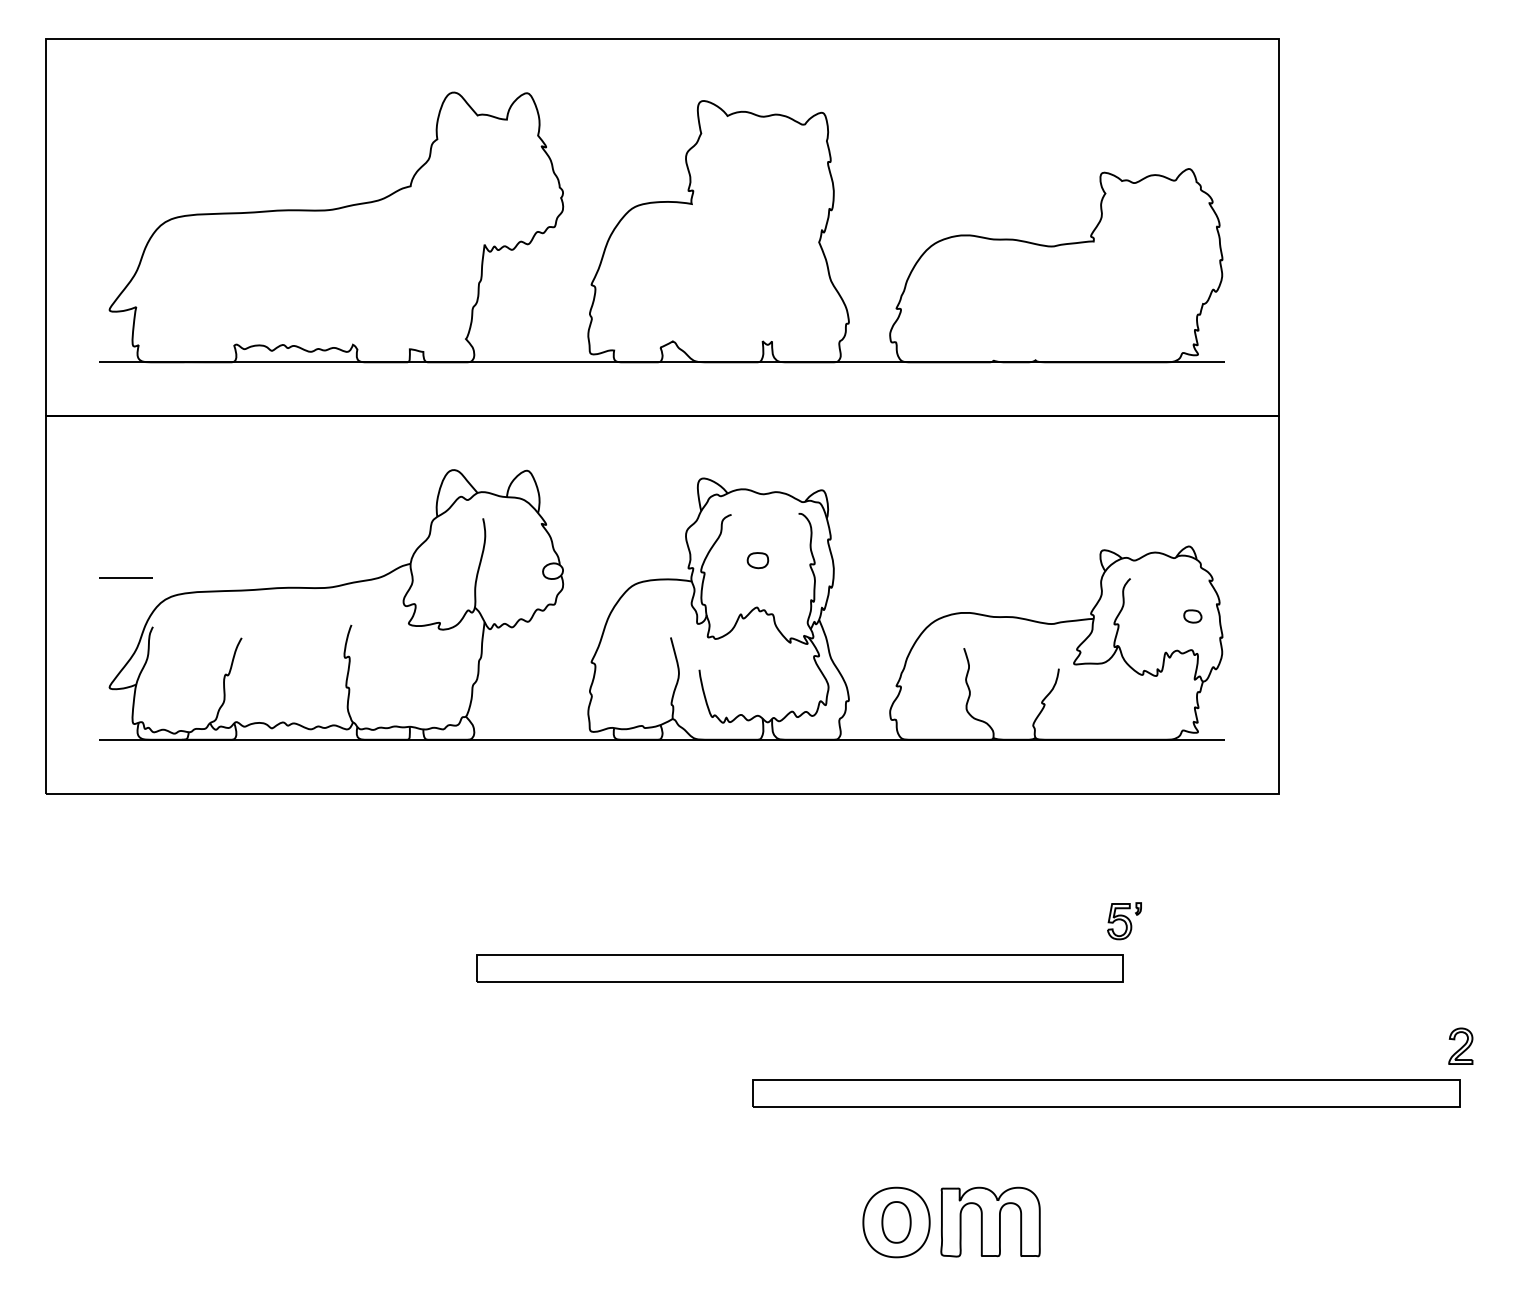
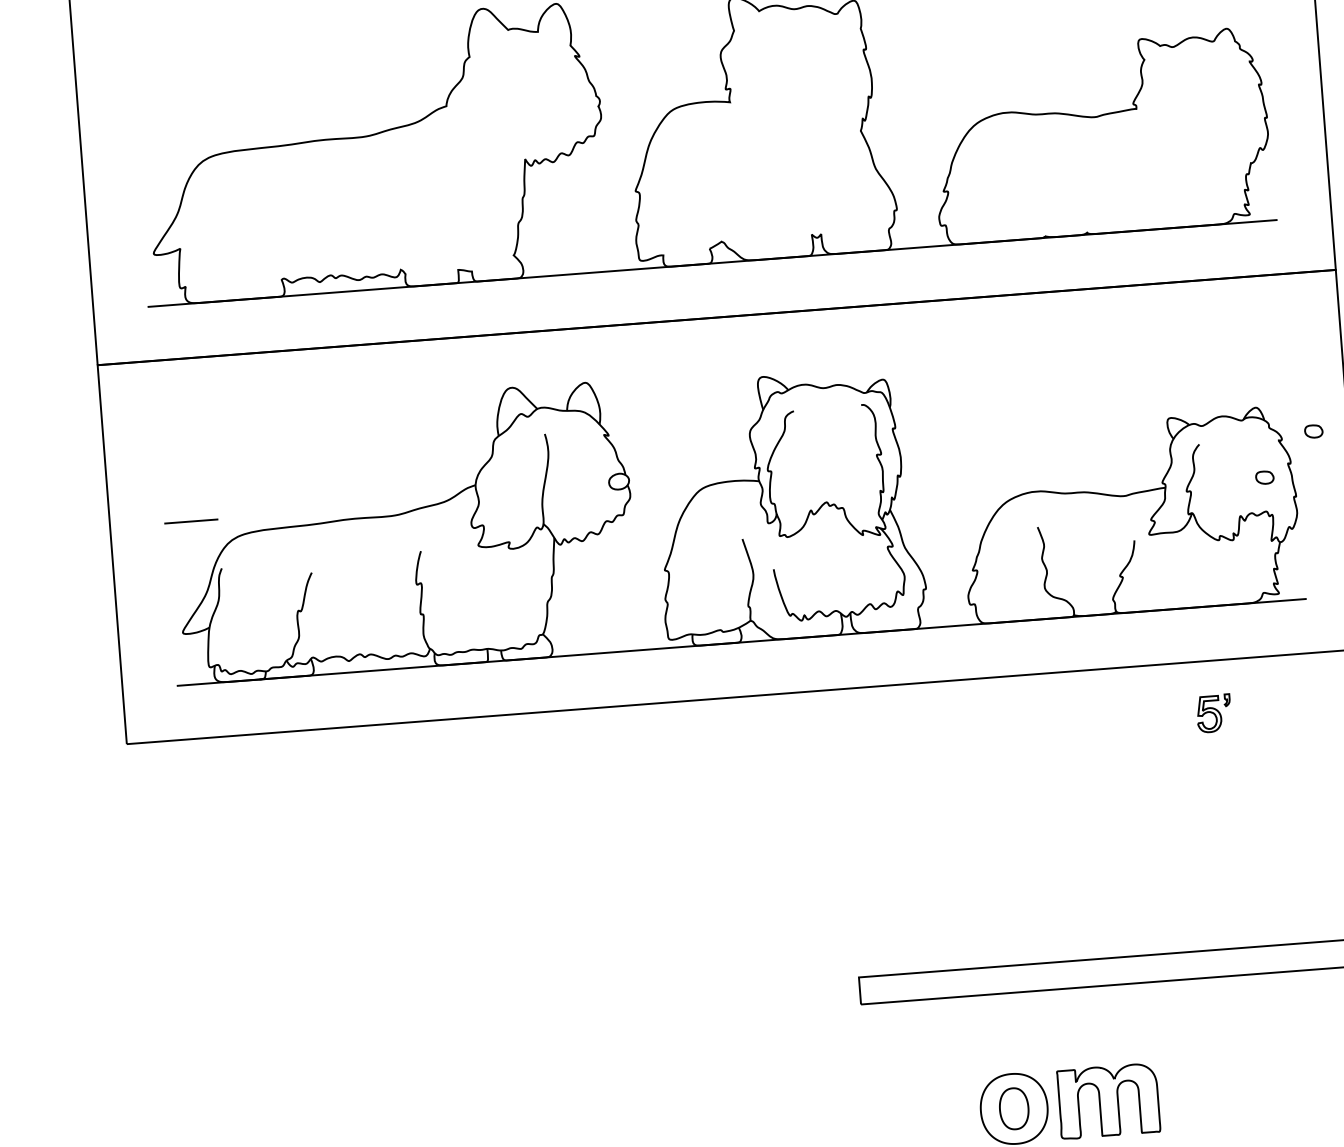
part: (757, 560) -> (823, 455), removed
part: (1244, 574) -> (1313, 431), added
part: (1124, 921) -> (1214, 713), moved
part: (799, 968) -> (897, 861), removed

